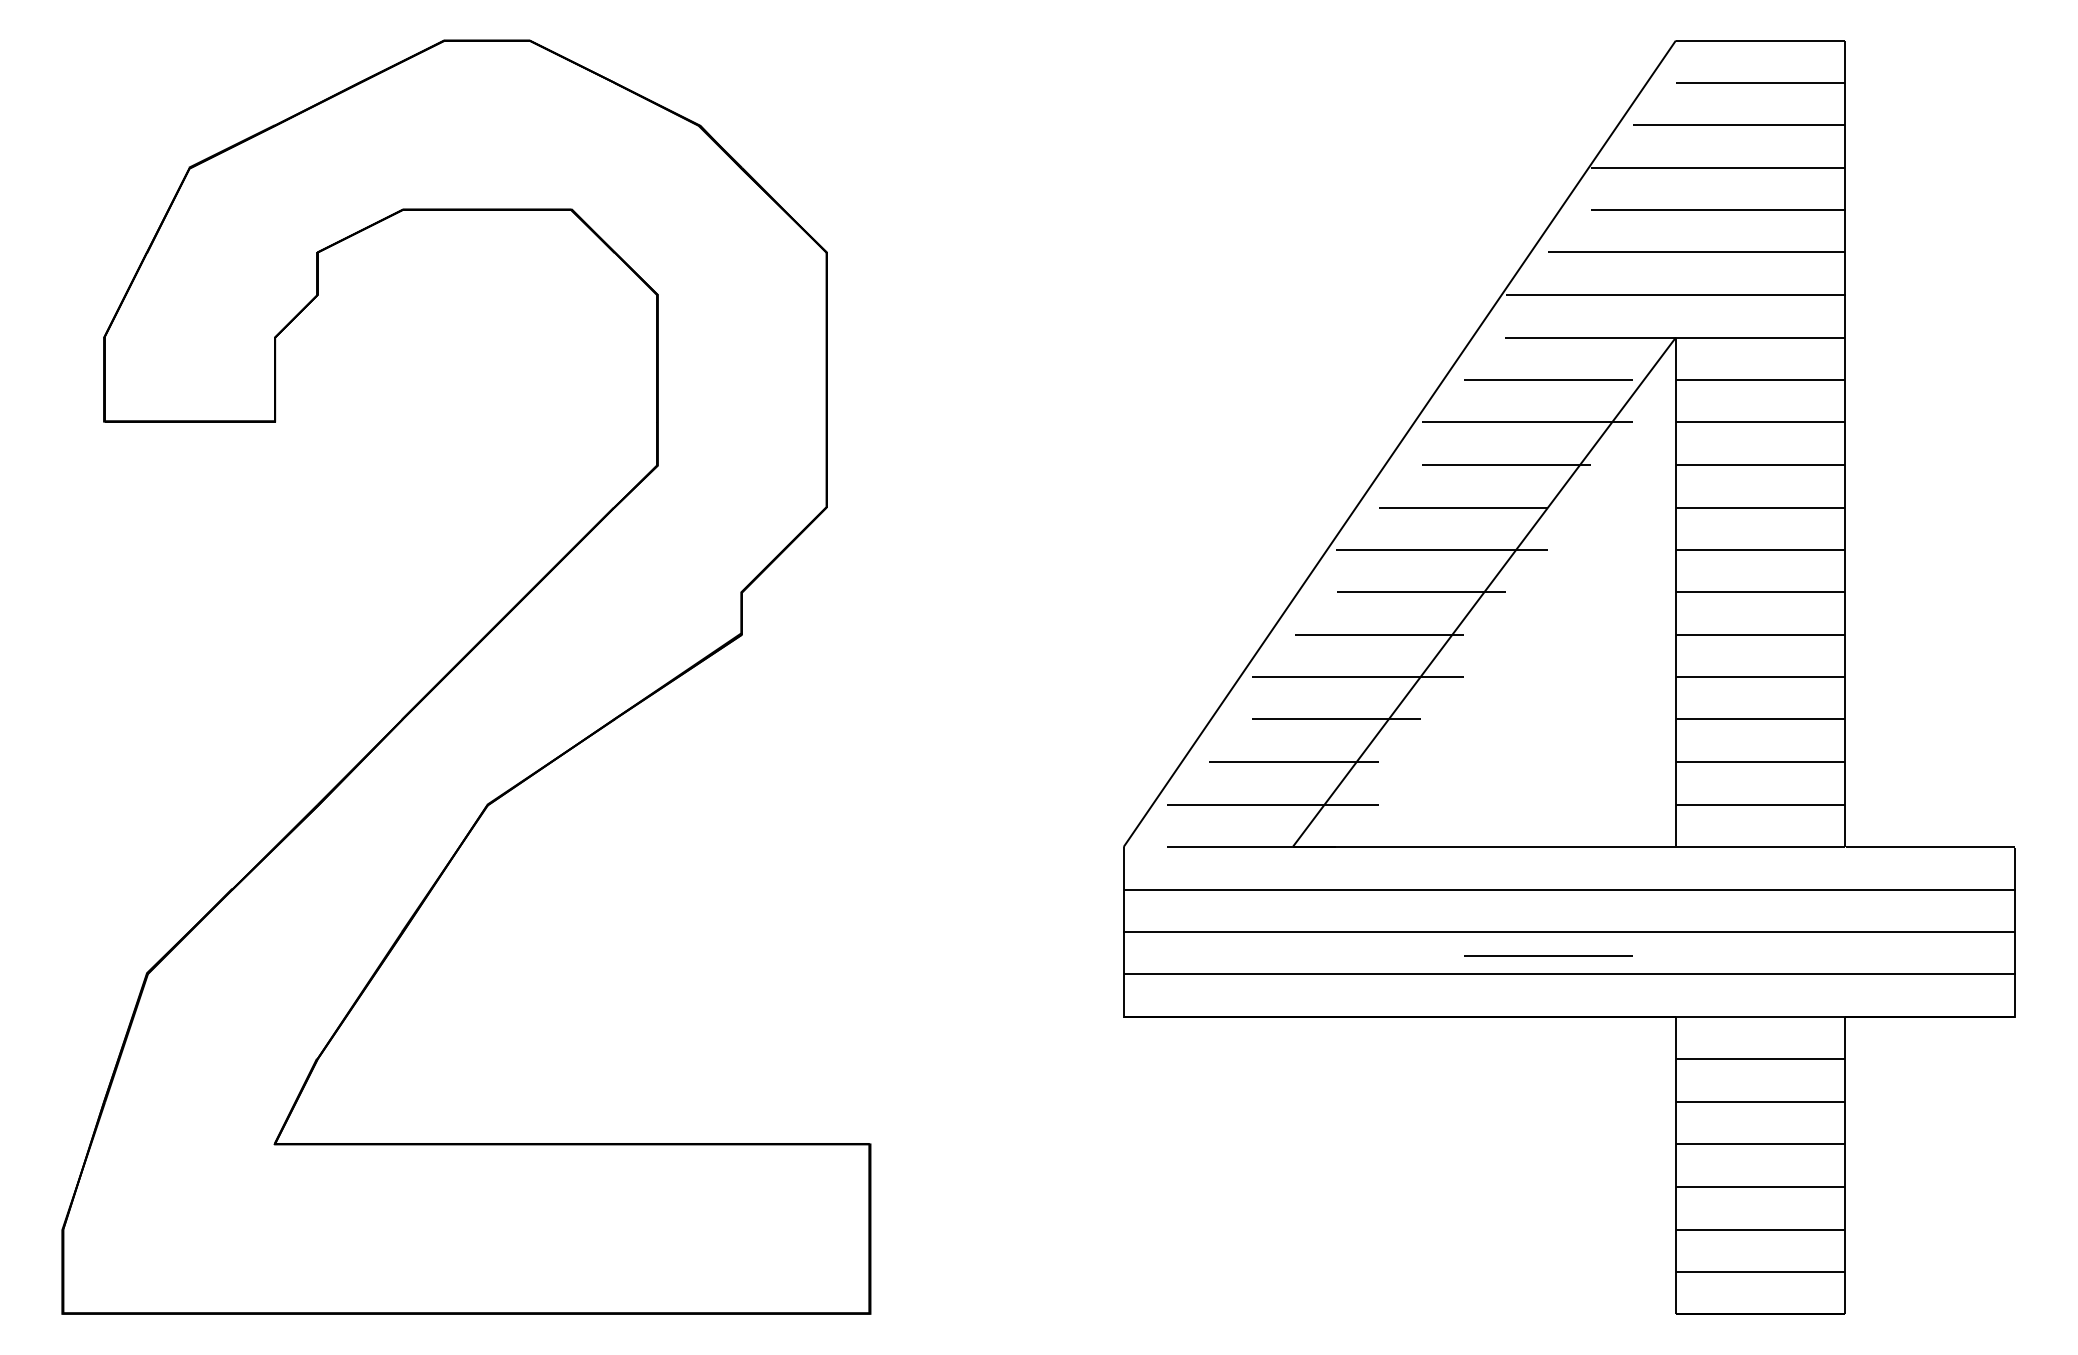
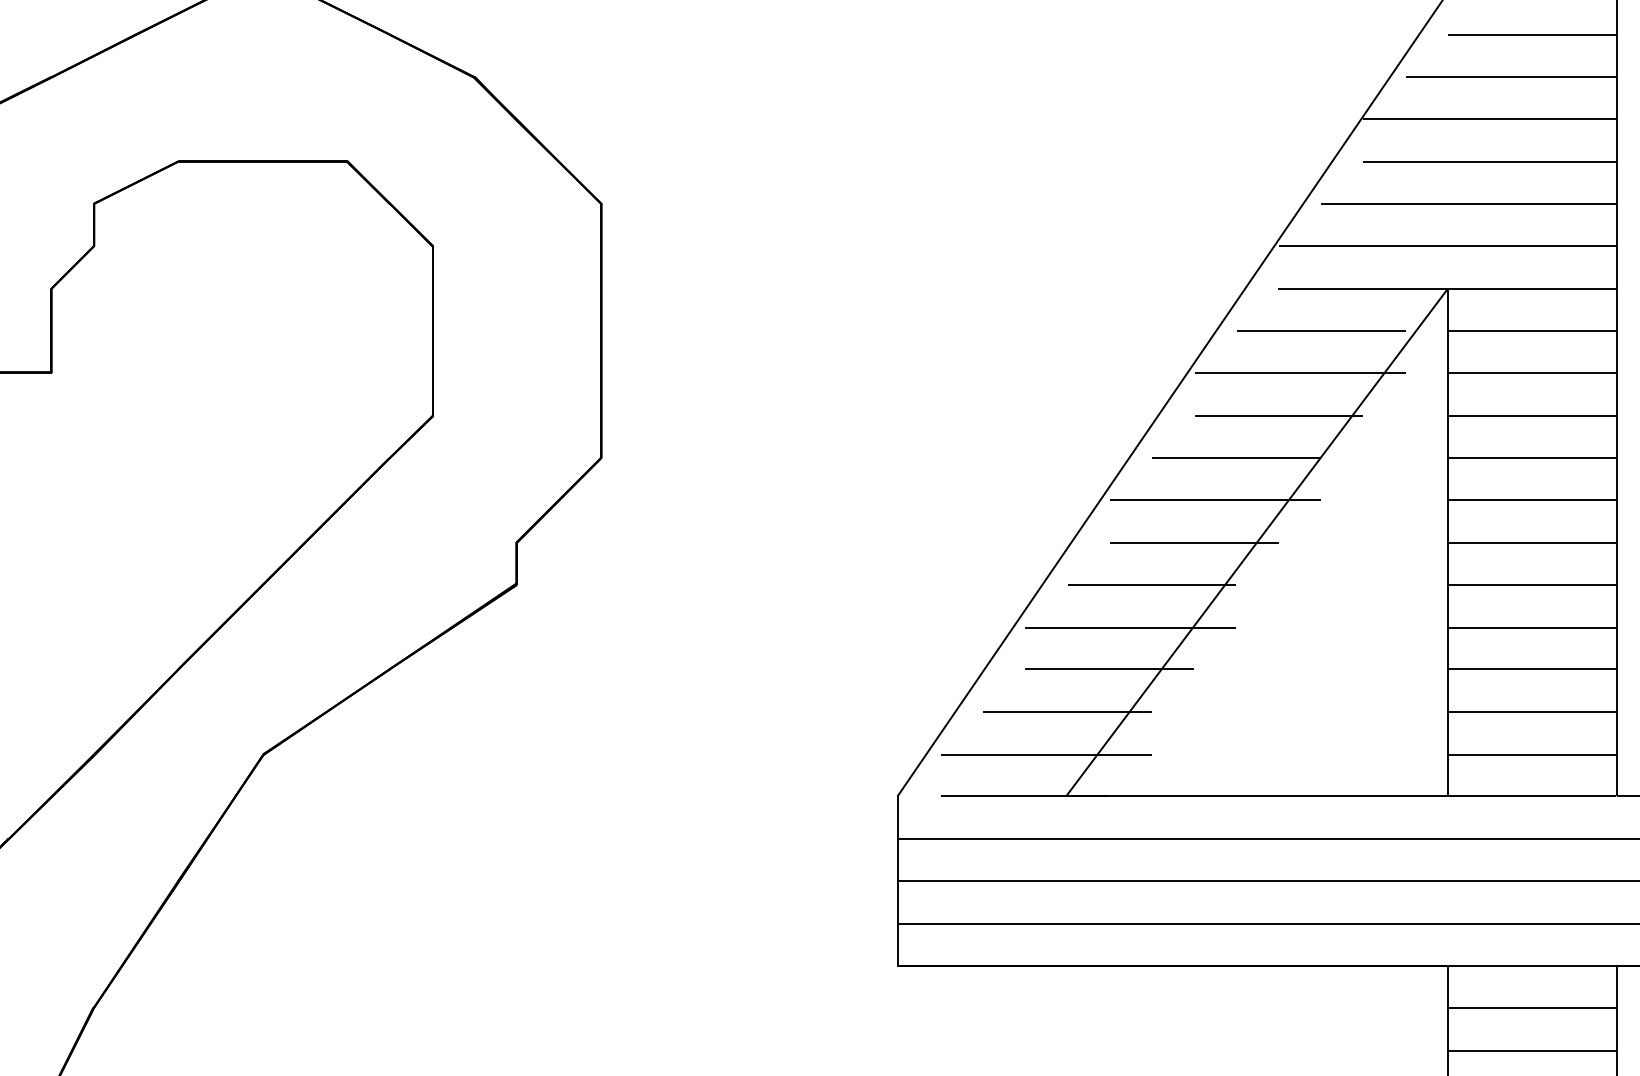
line: (1548, 955) -> (1320, 904), removed

